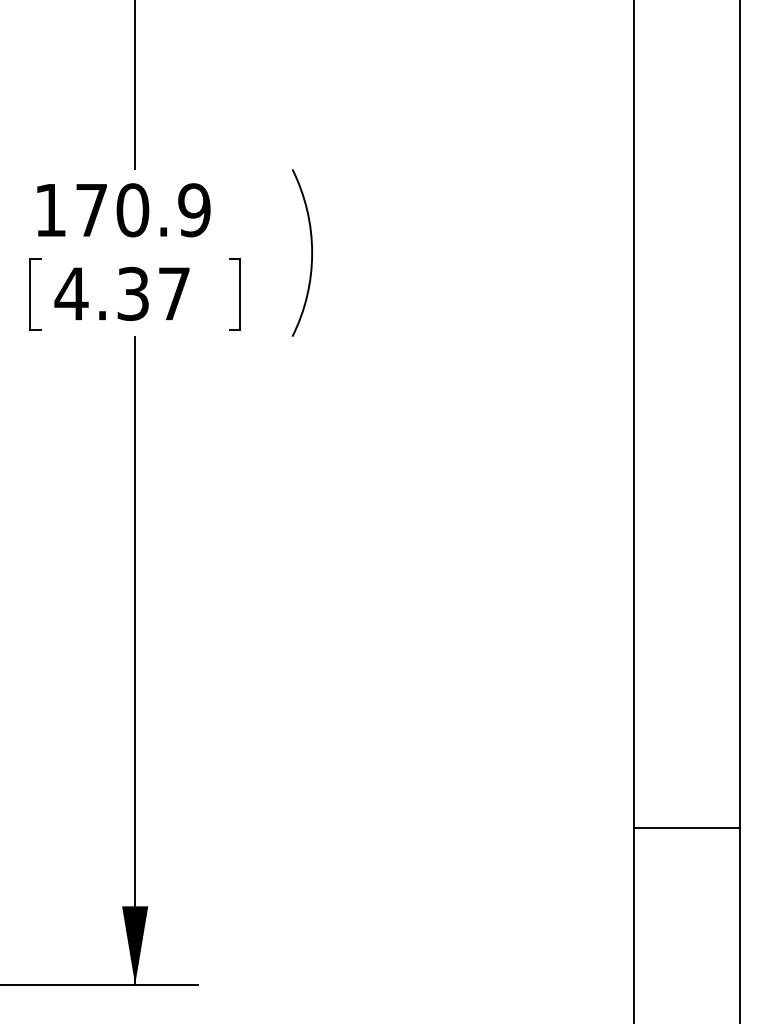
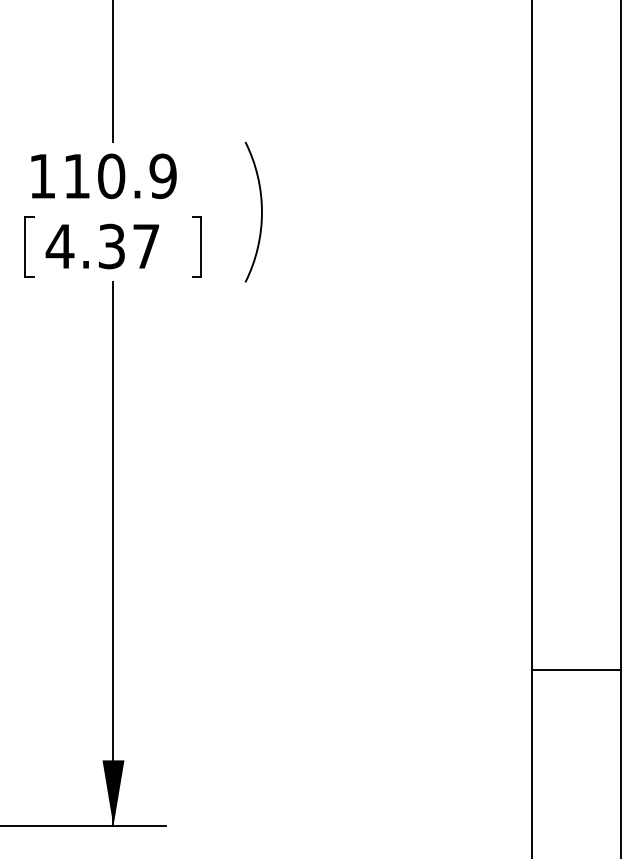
text: (91, 210) -> (76, 176), 170.9 -> 110.9
line: (687, 829) -> (576, 670), moved

